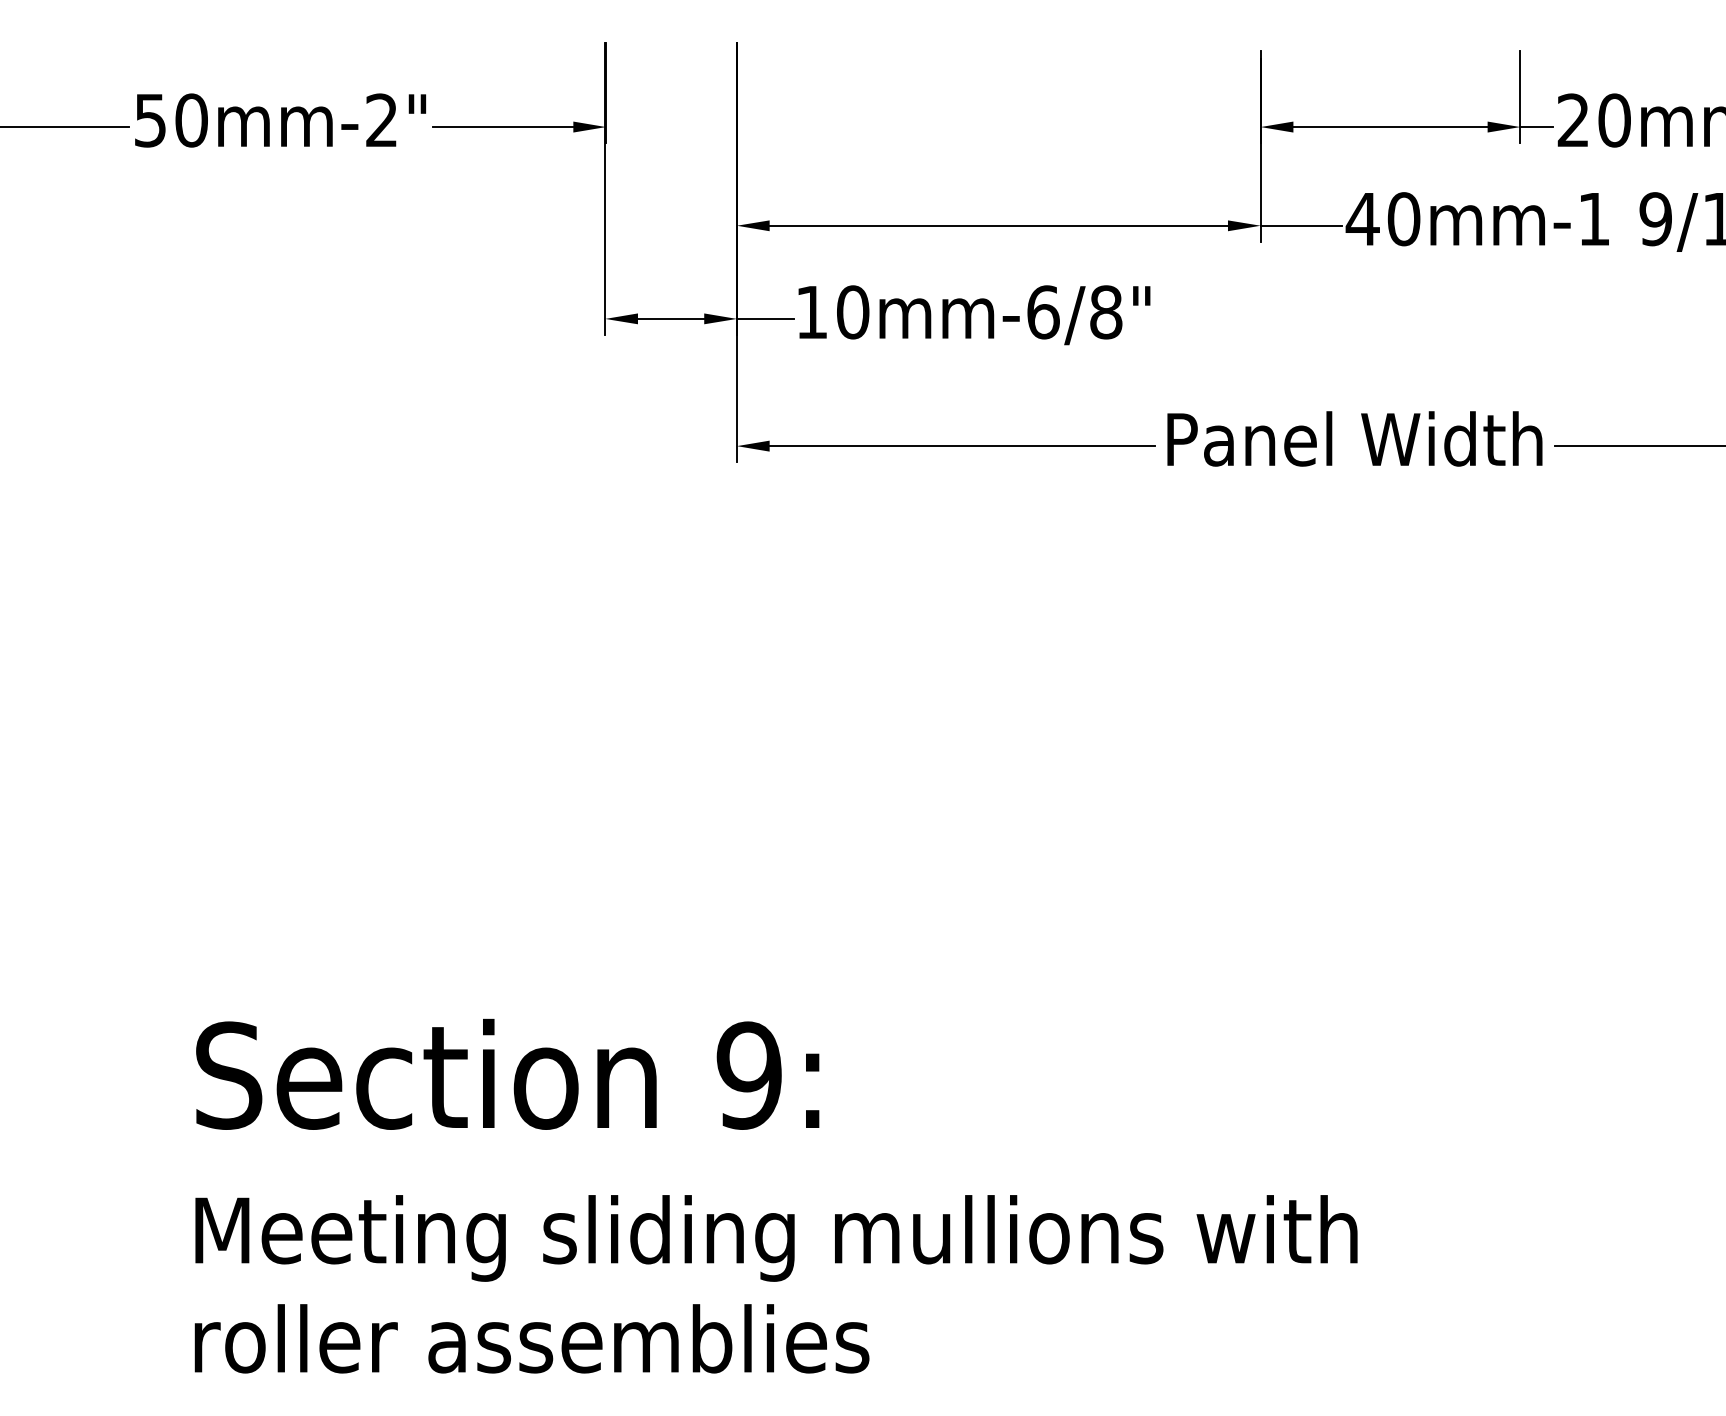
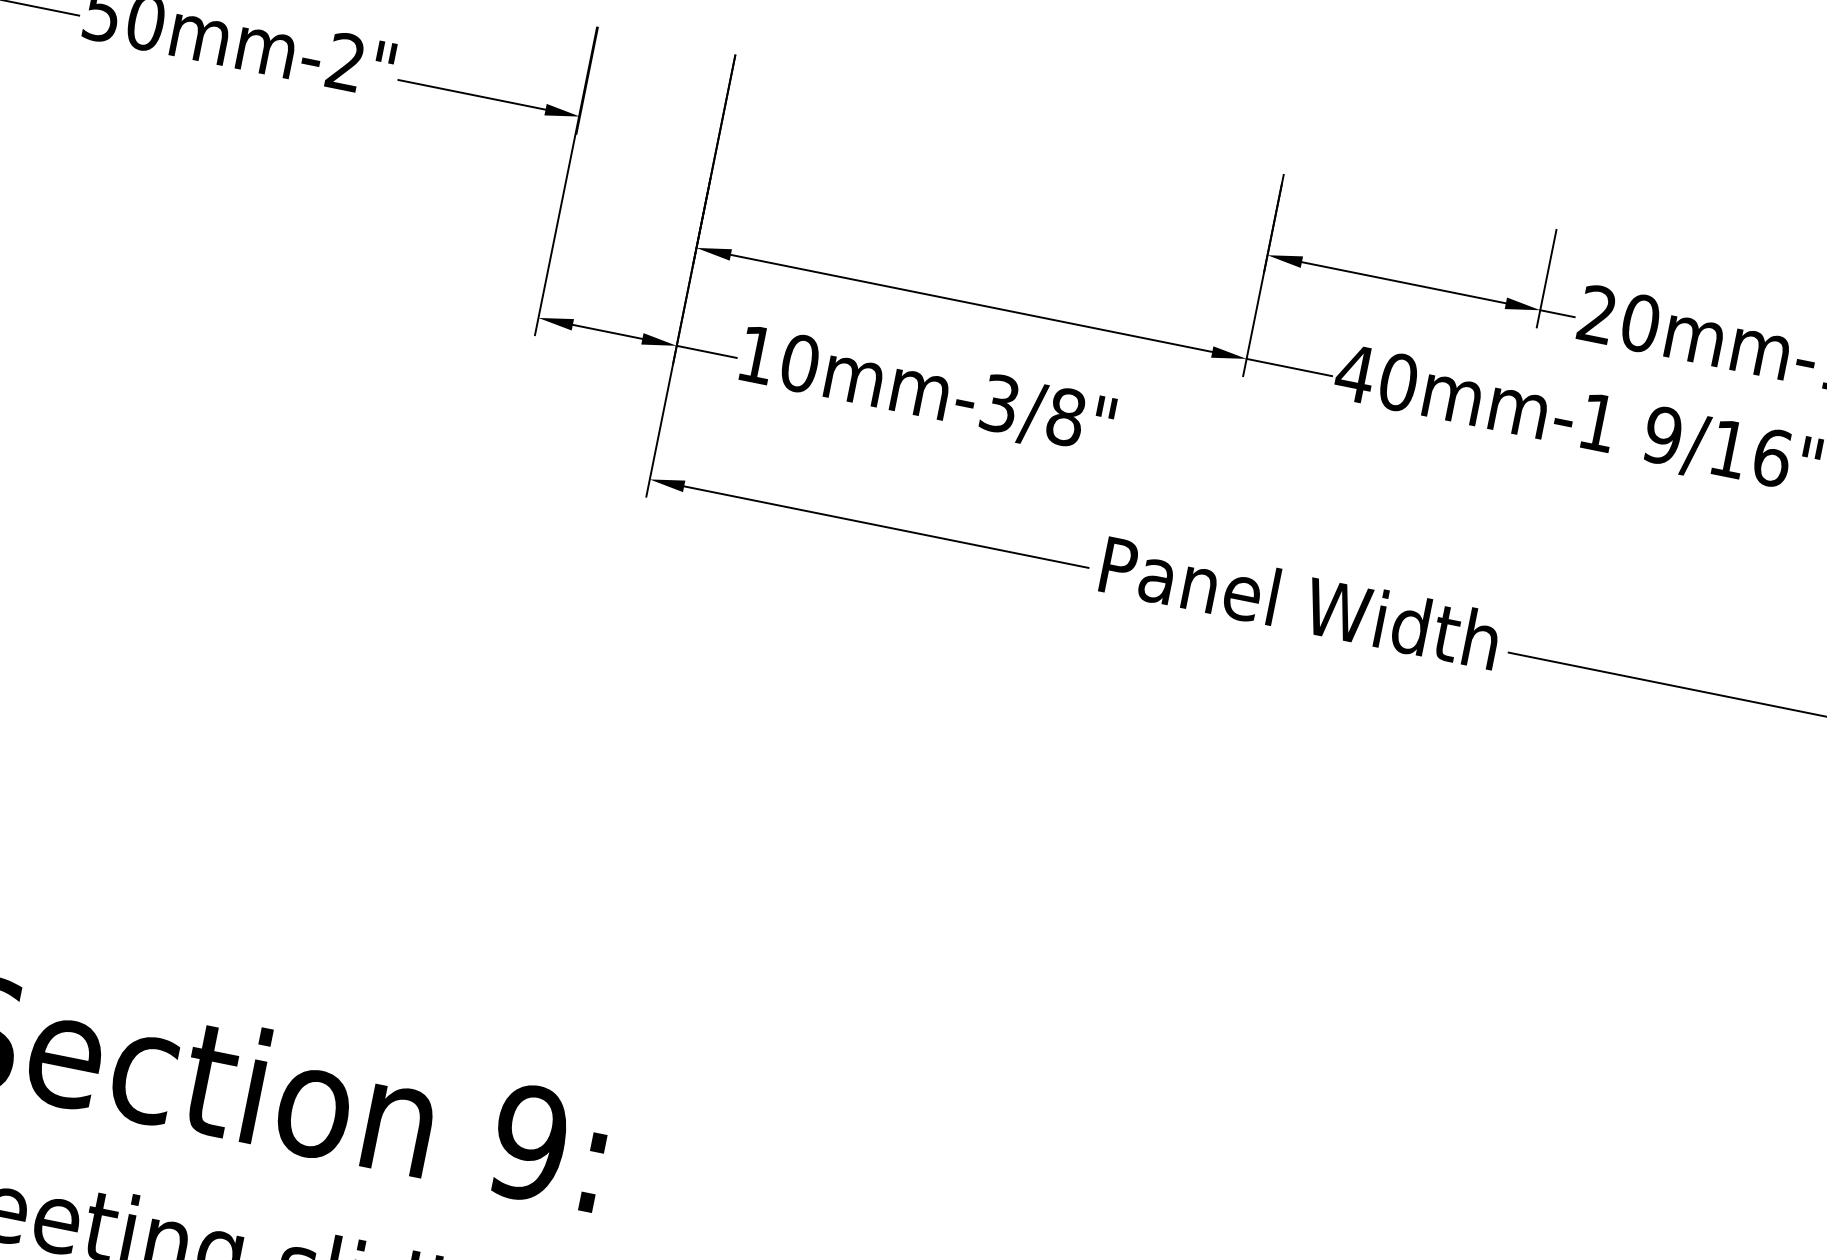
text: (1043, 312) -> (1000, 404), 10mm-6/8" -> 10mm-3/8"

